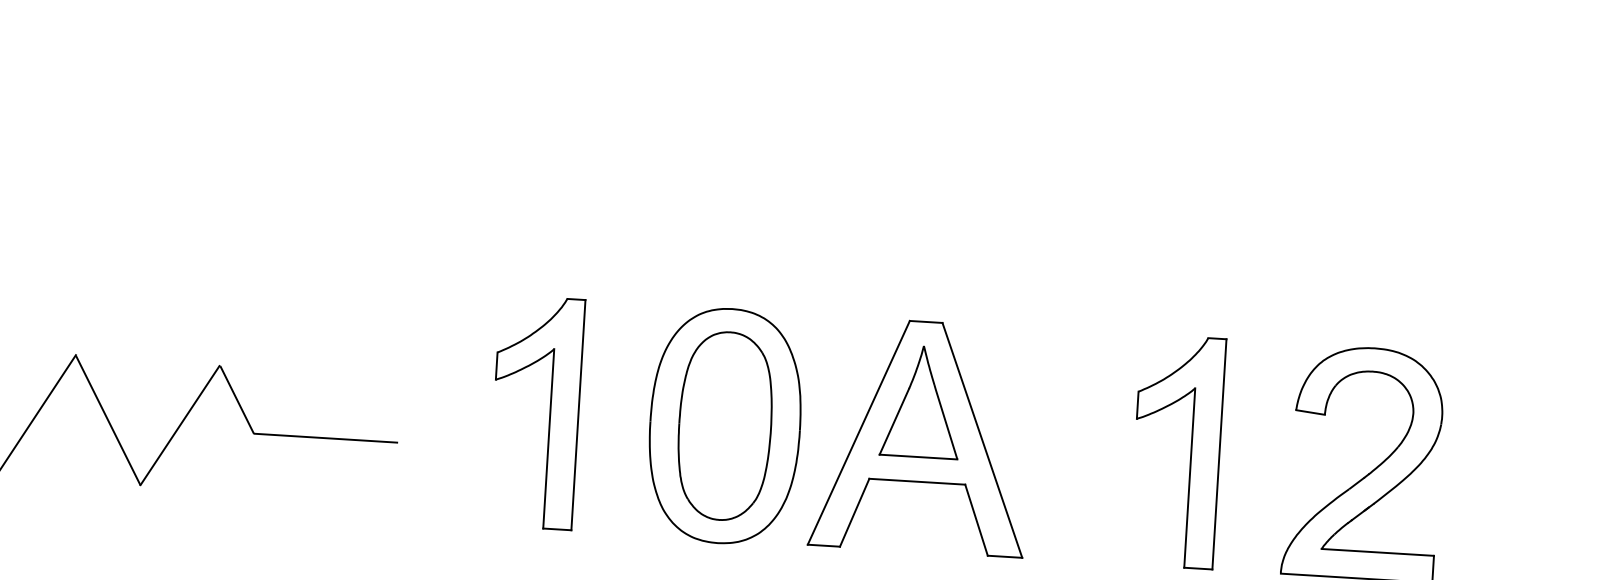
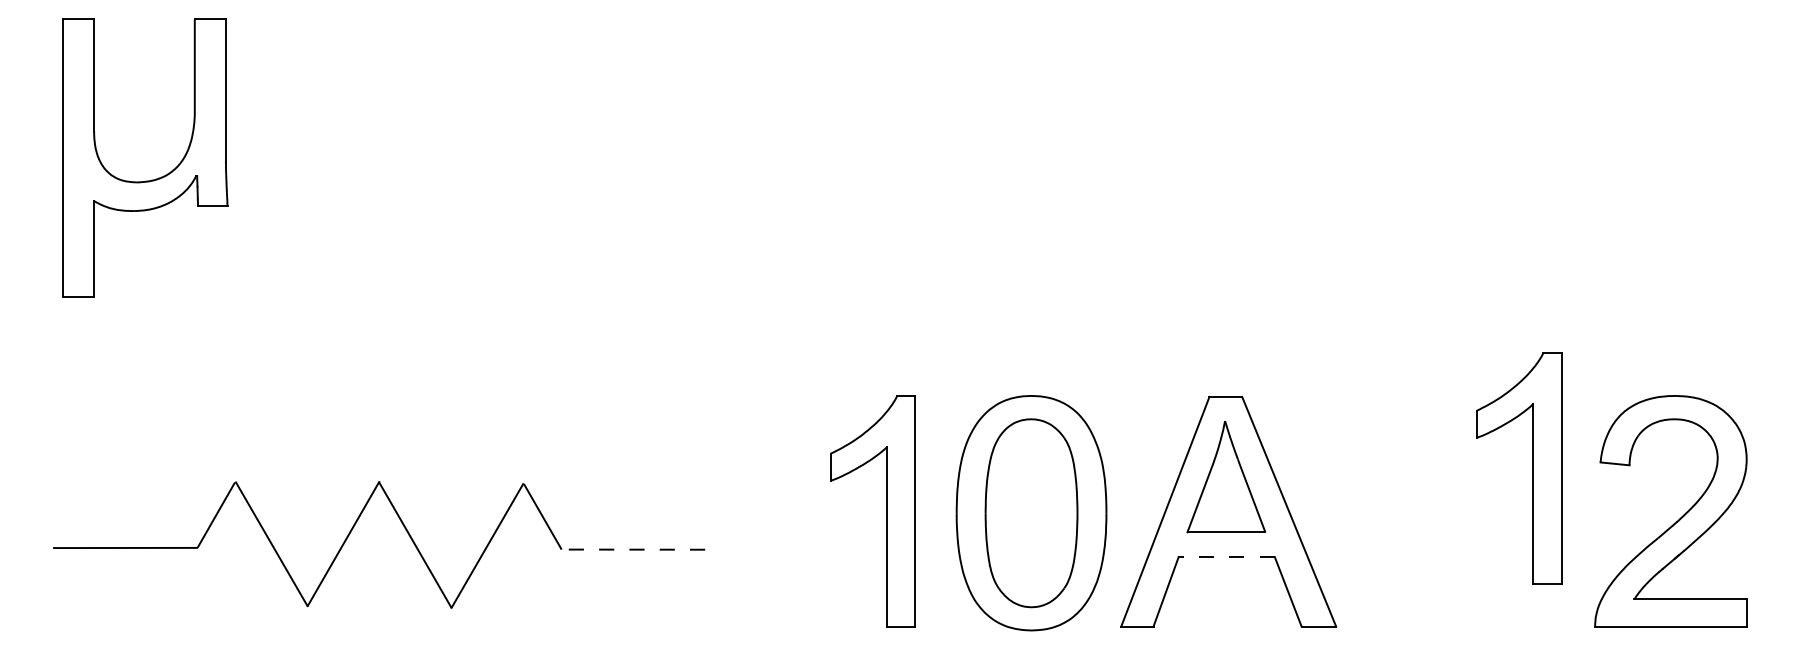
part: (549, 413) -> (886, 511), moved
line: (325, 438) -> (633, 549), solid -> dashed
part: (1190, 452) -> (1532, 468), moved
line: (917, 481) -> (1226, 556), solid -> dashed

